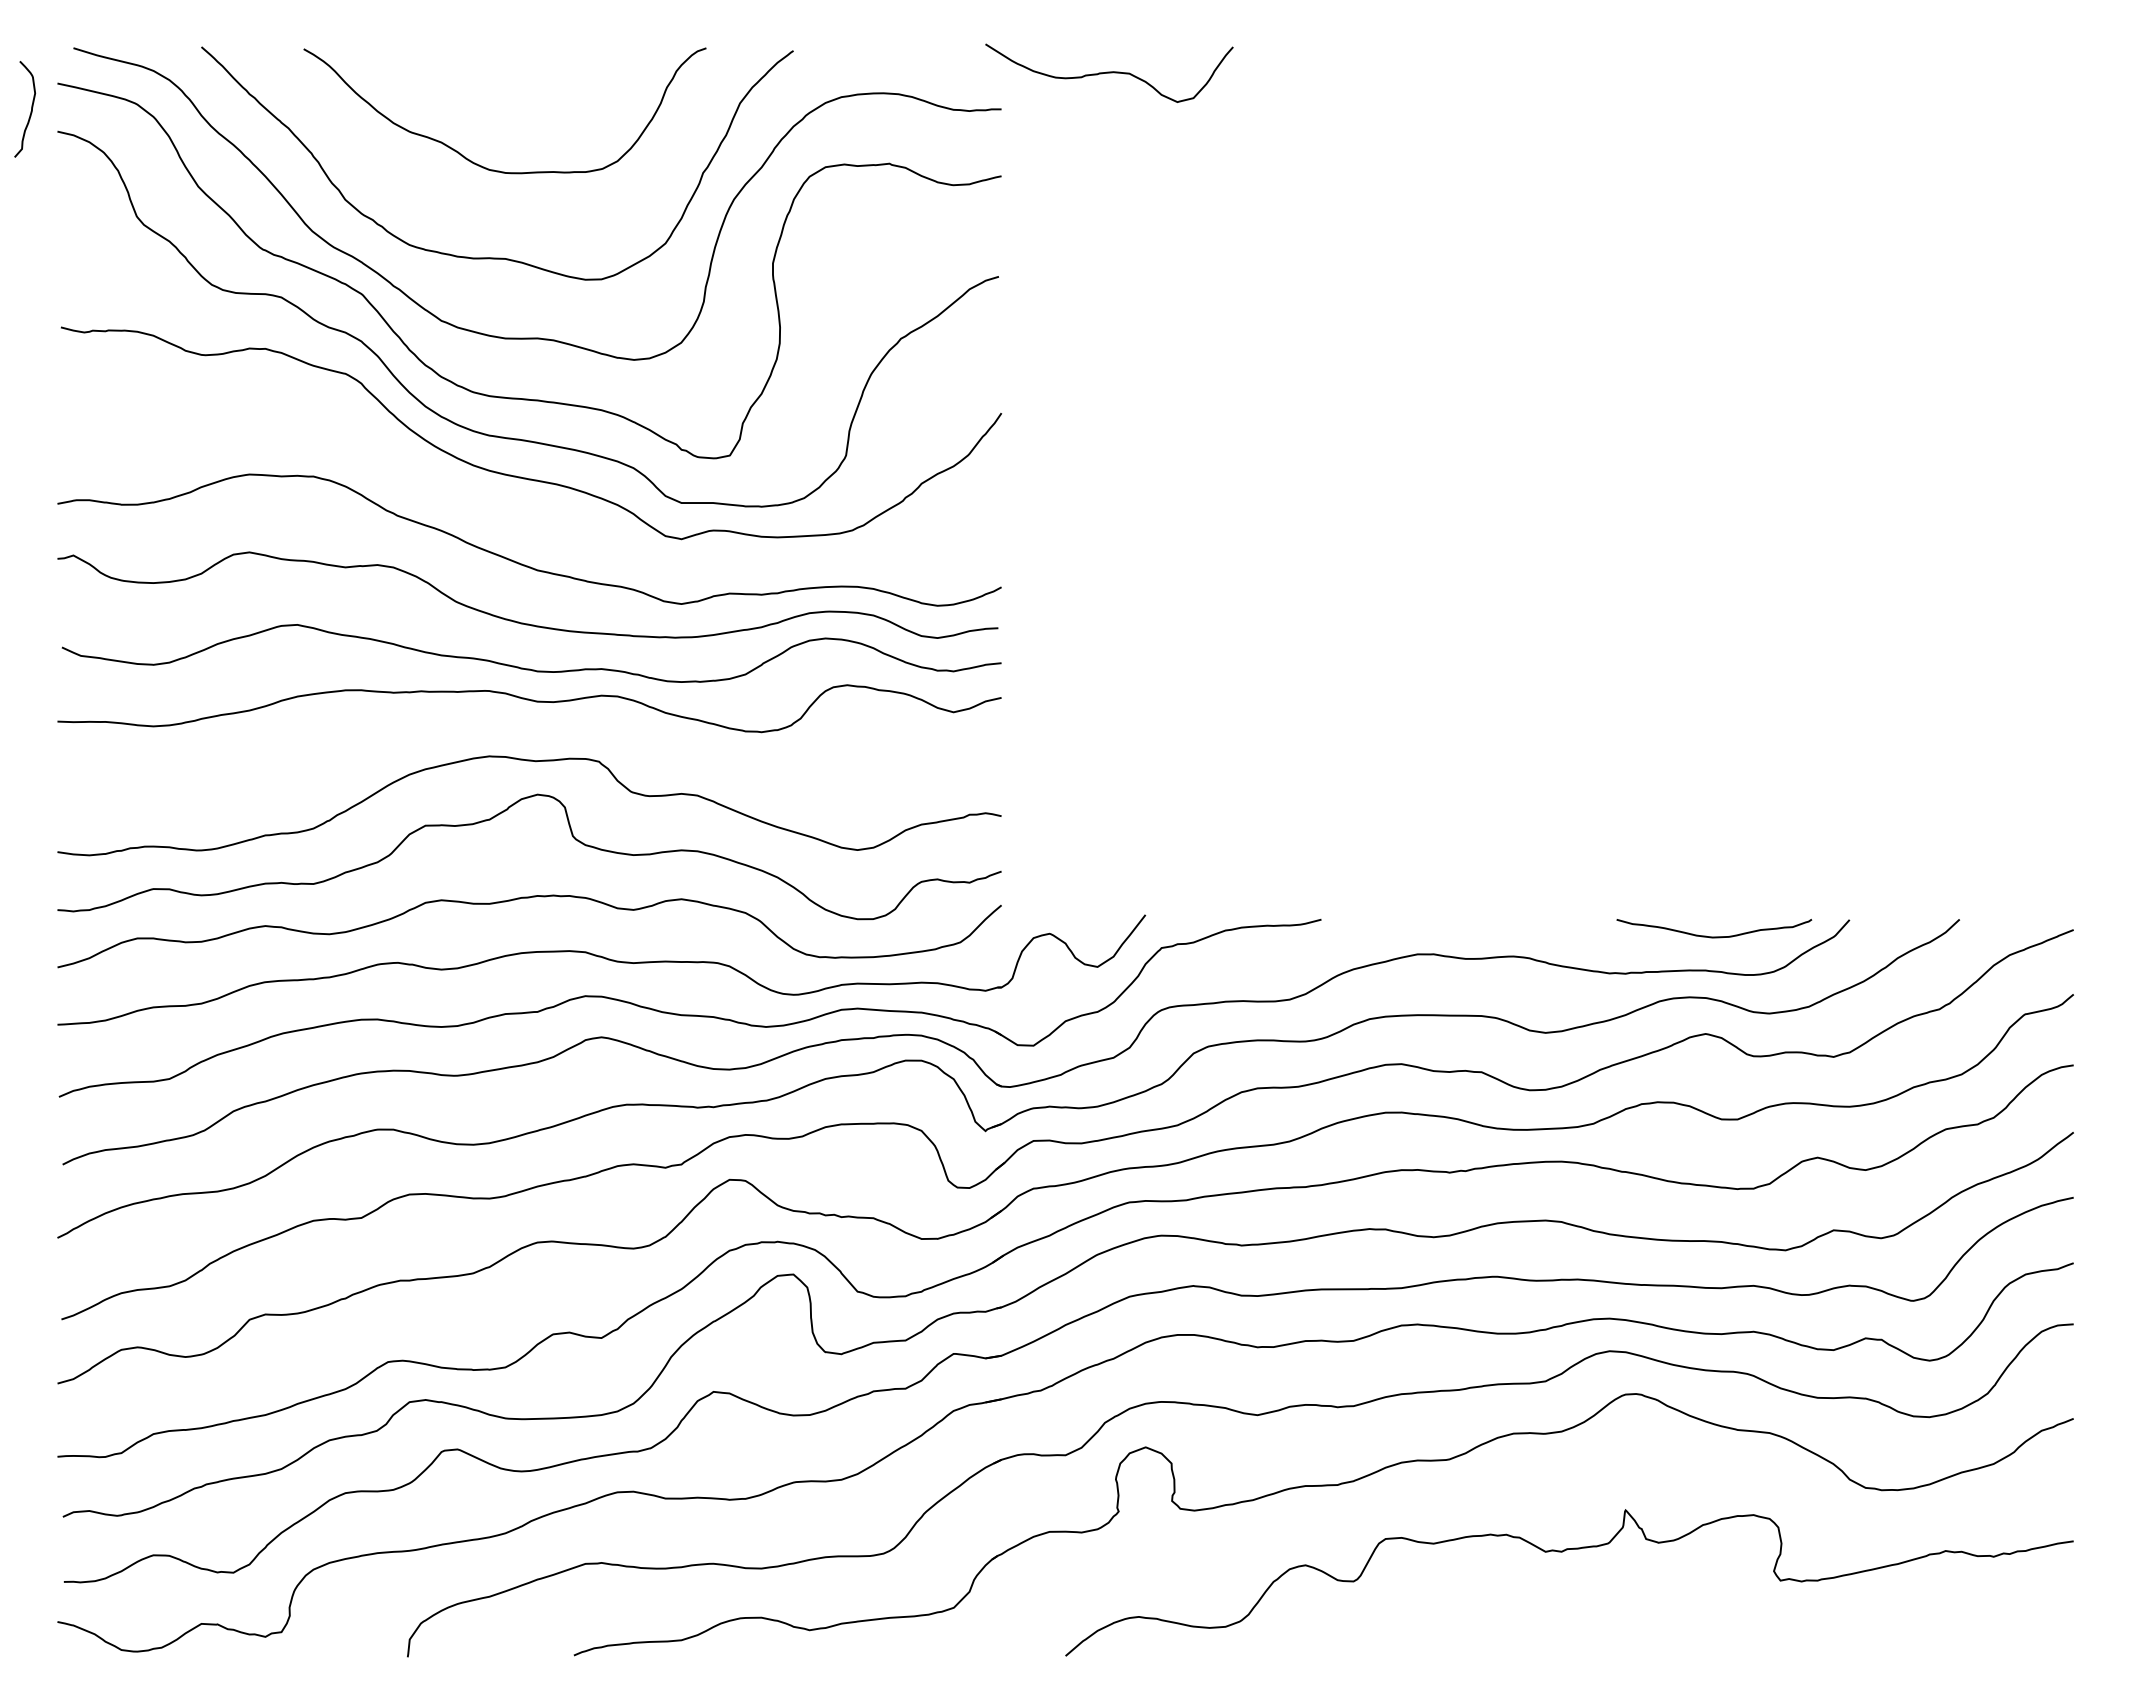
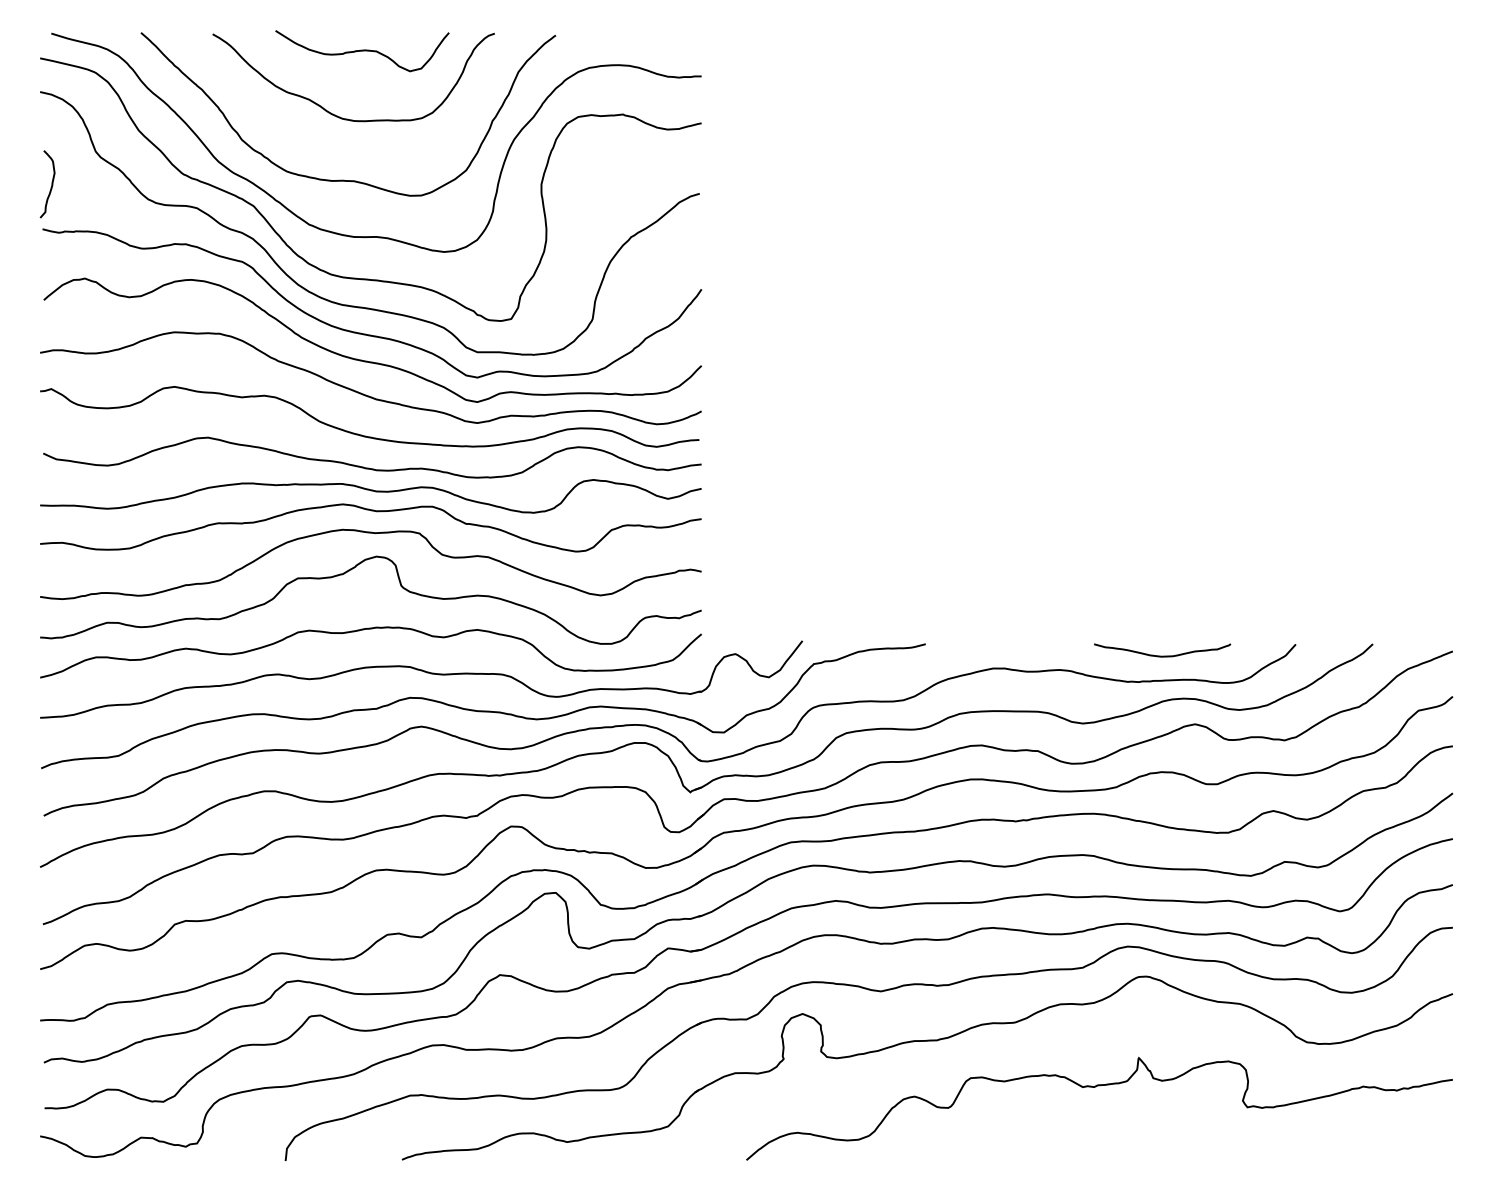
curve: (1109, 72) -> (362, 50), moved
curve: (30, 111) -> (51, 185), moved
curve: (525, 515) -> (368, 361), added
curve: (534, 730) -> (374, 511), added
curve: (1714, 936) -> (1162, 656), moved

